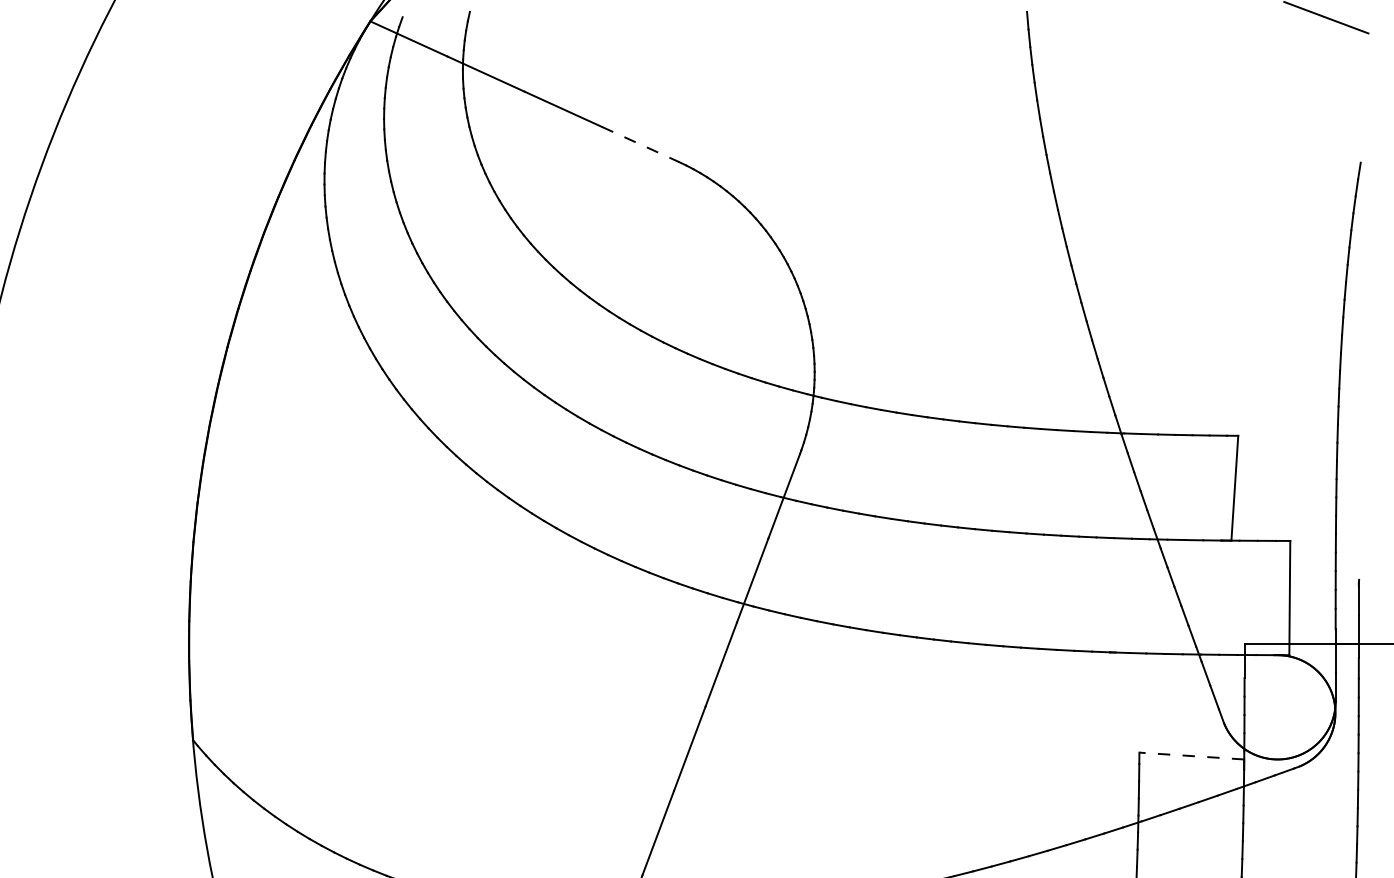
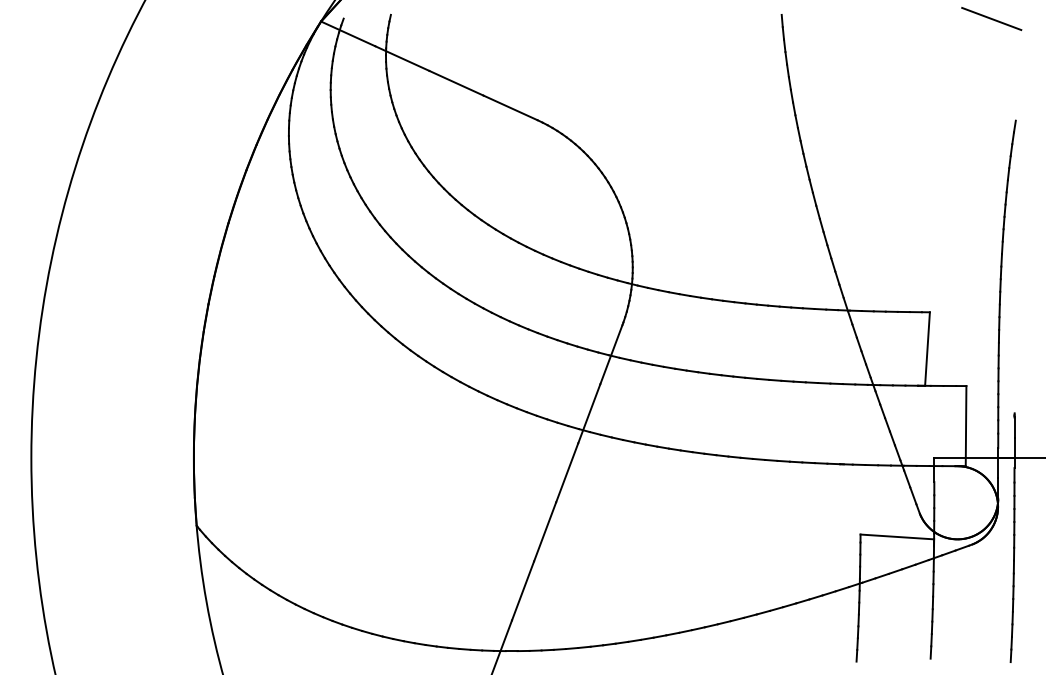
line: (640, 143) -> (510, 107), dashed -> solid
line: (1192, 755) -> (897, 536), dashed -> solid

